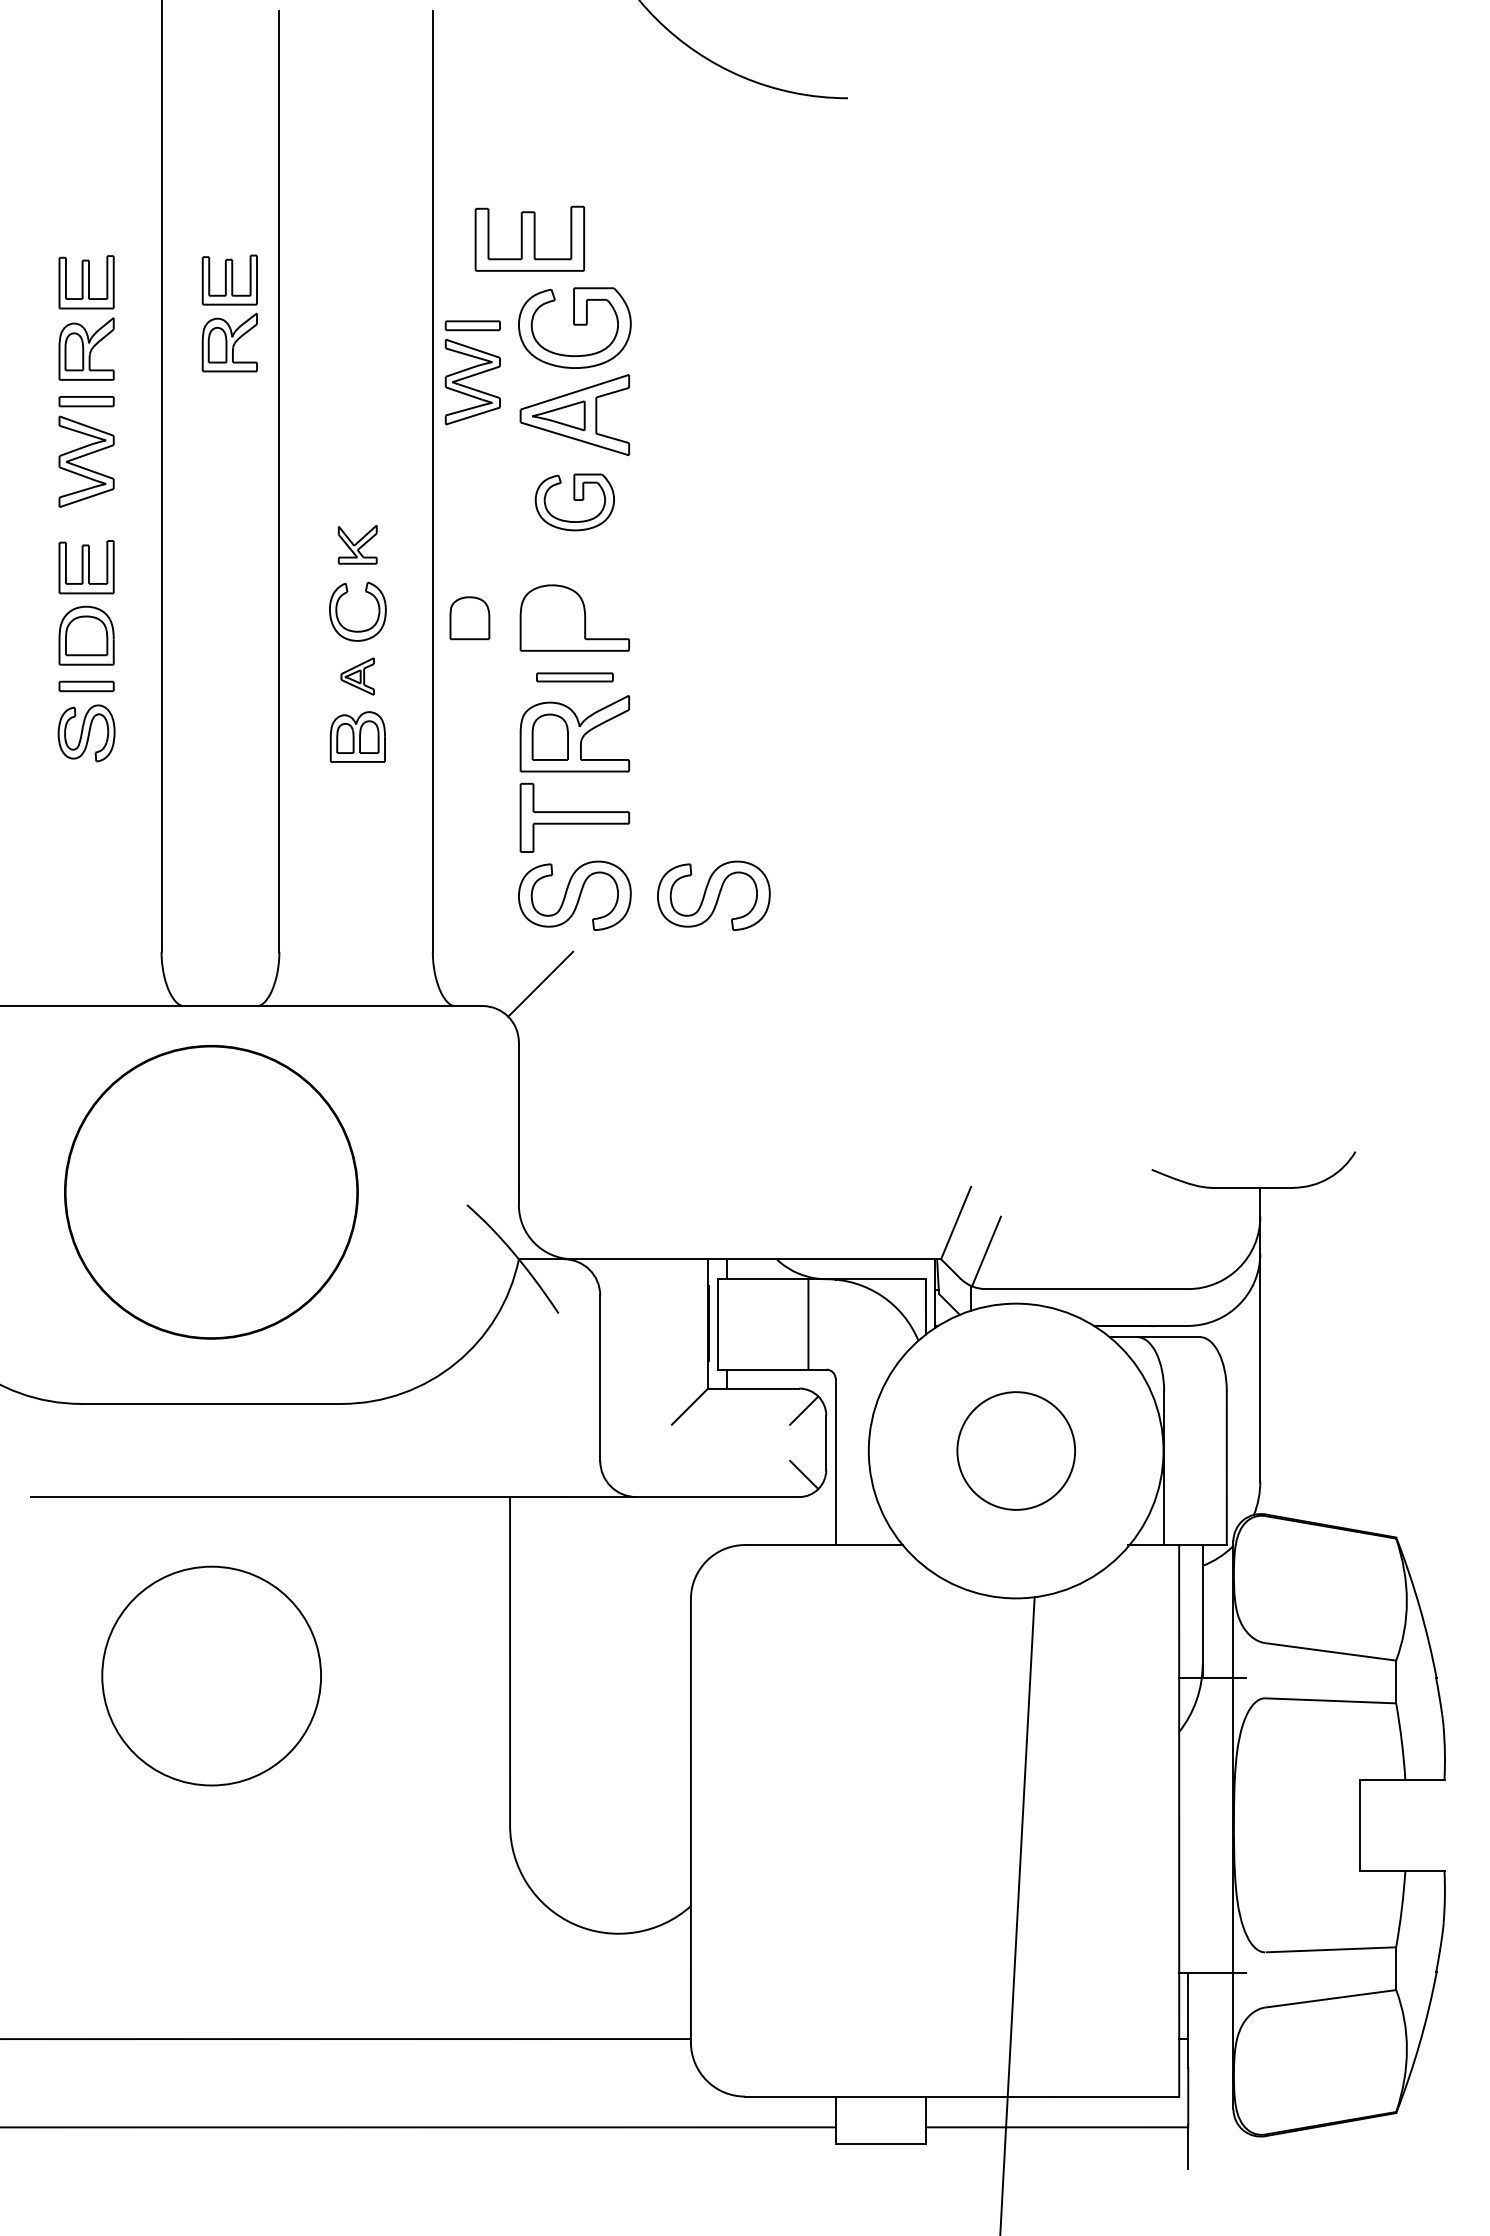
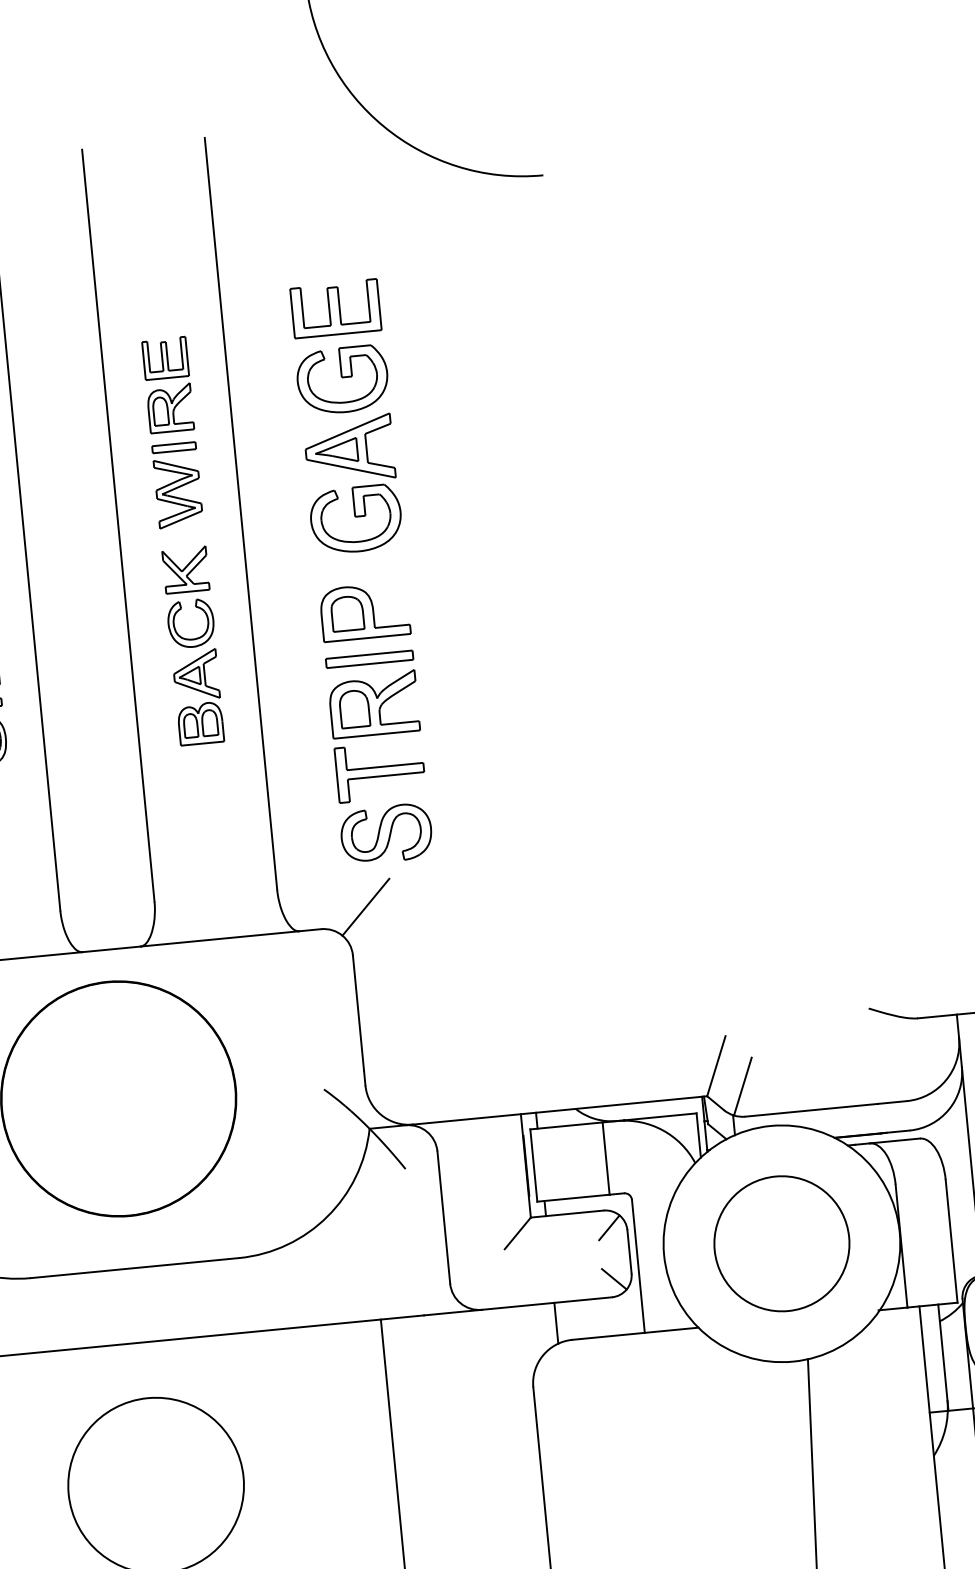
part: (529, 238) -> (335, 308), moved
part: (224, 319) -> (164, 390), moved
part: (472, 372) -> (177, 485), moved
part: (574, 502) -> (355, 519), size x1.43
part: (357, 544) -> (185, 569), size x1.43
part: (469, 618) -> (347, 613), moved
part: (357, 676) -> (195, 675), size x1.67
part: (574, 677) -> (369, 659), size x1.43
part: (713, 895) -> (497, 823), removed
circle: (1016, 1450) -> (782, 1243), size x1.43
line: (727, 1522) -> (556, 1323), added

